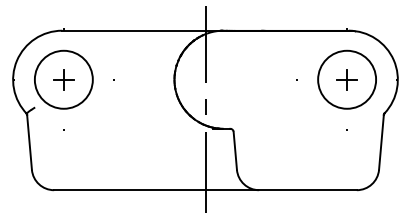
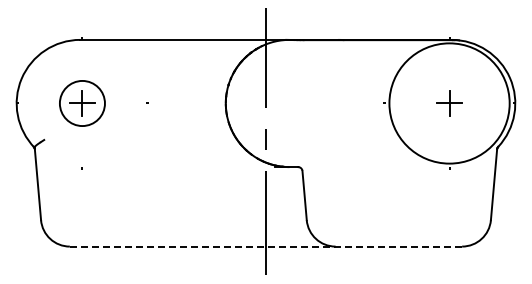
circle: (63, 79) -> (82, 103), size x0.6
circle: (347, 79) -> (449, 103), size x1.6
line: (205, 190) -> (265, 246), solid -> dashed

